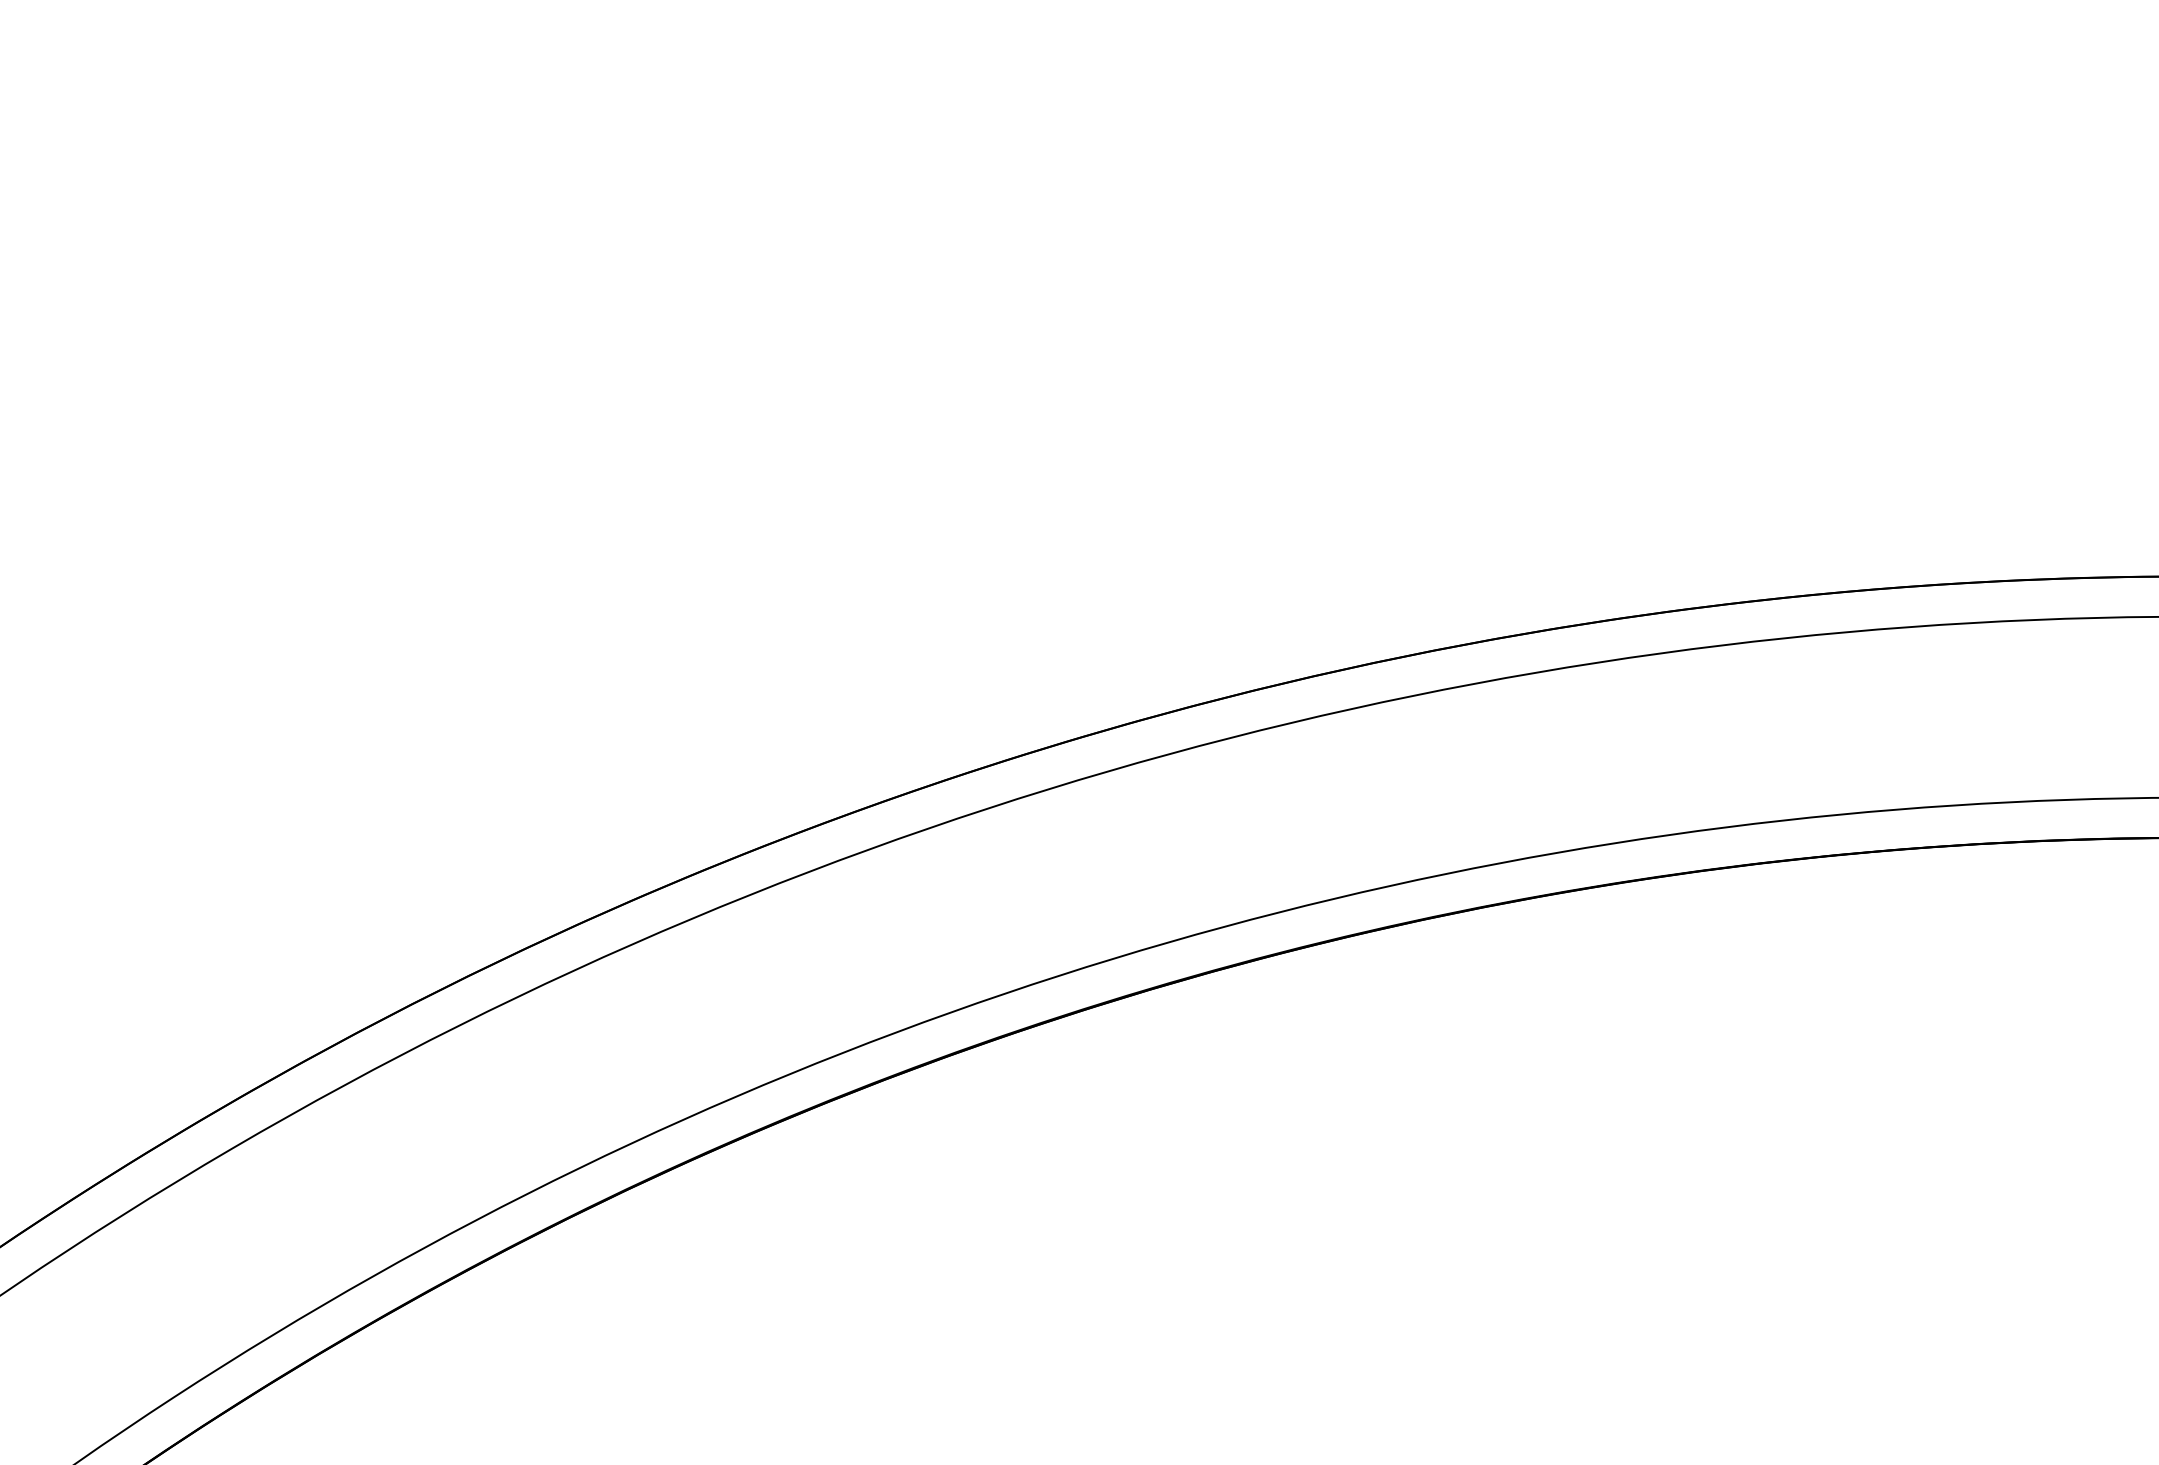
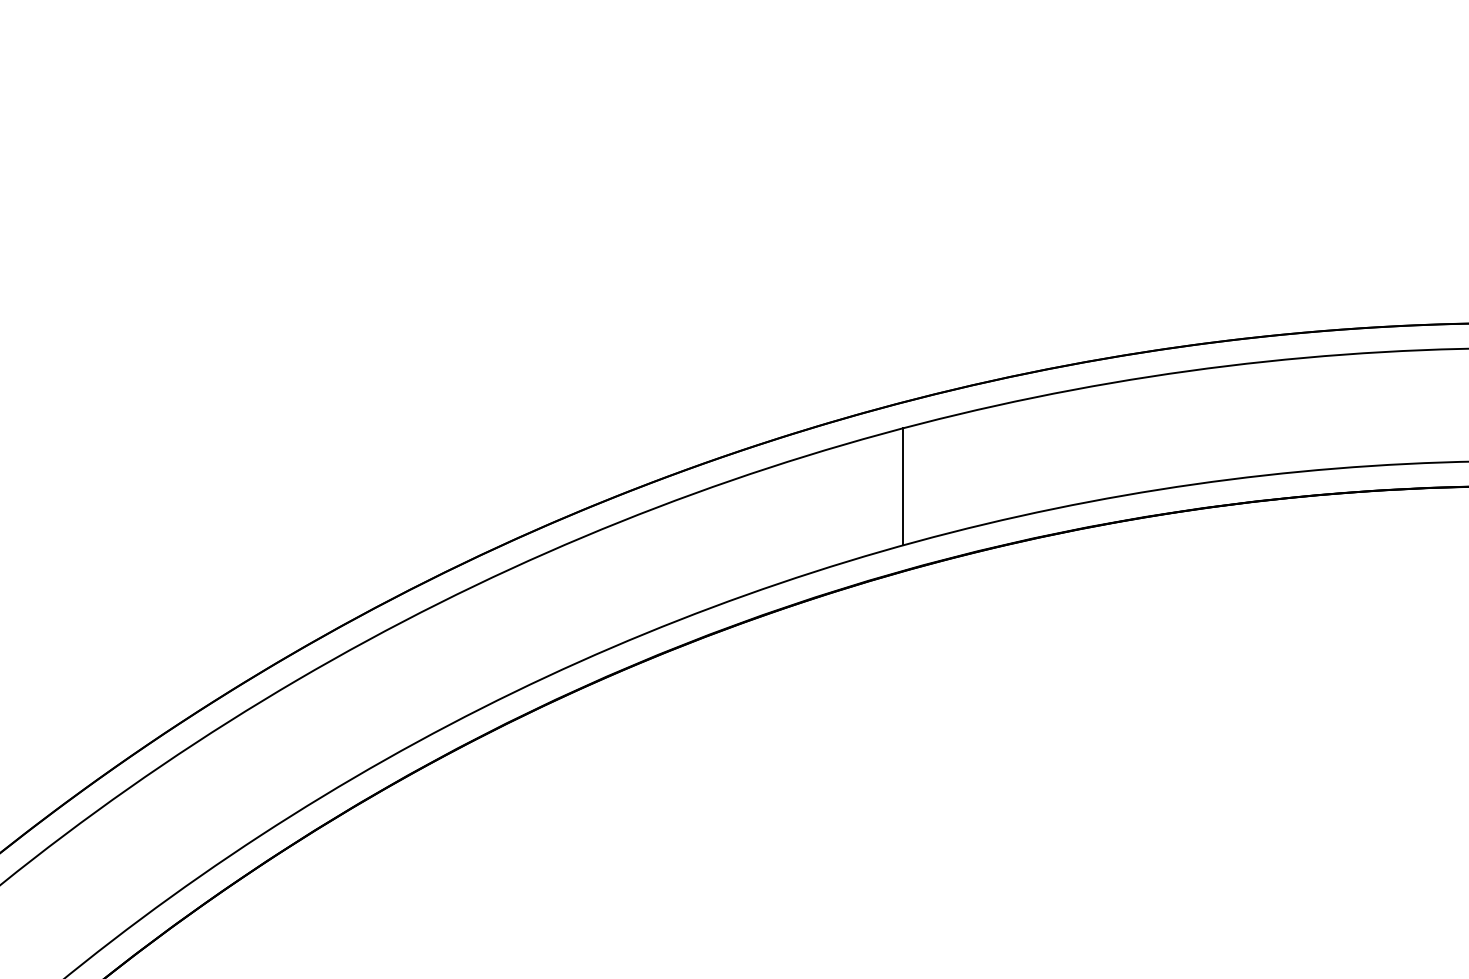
line: (1203, 838) -> (903, 486), added

